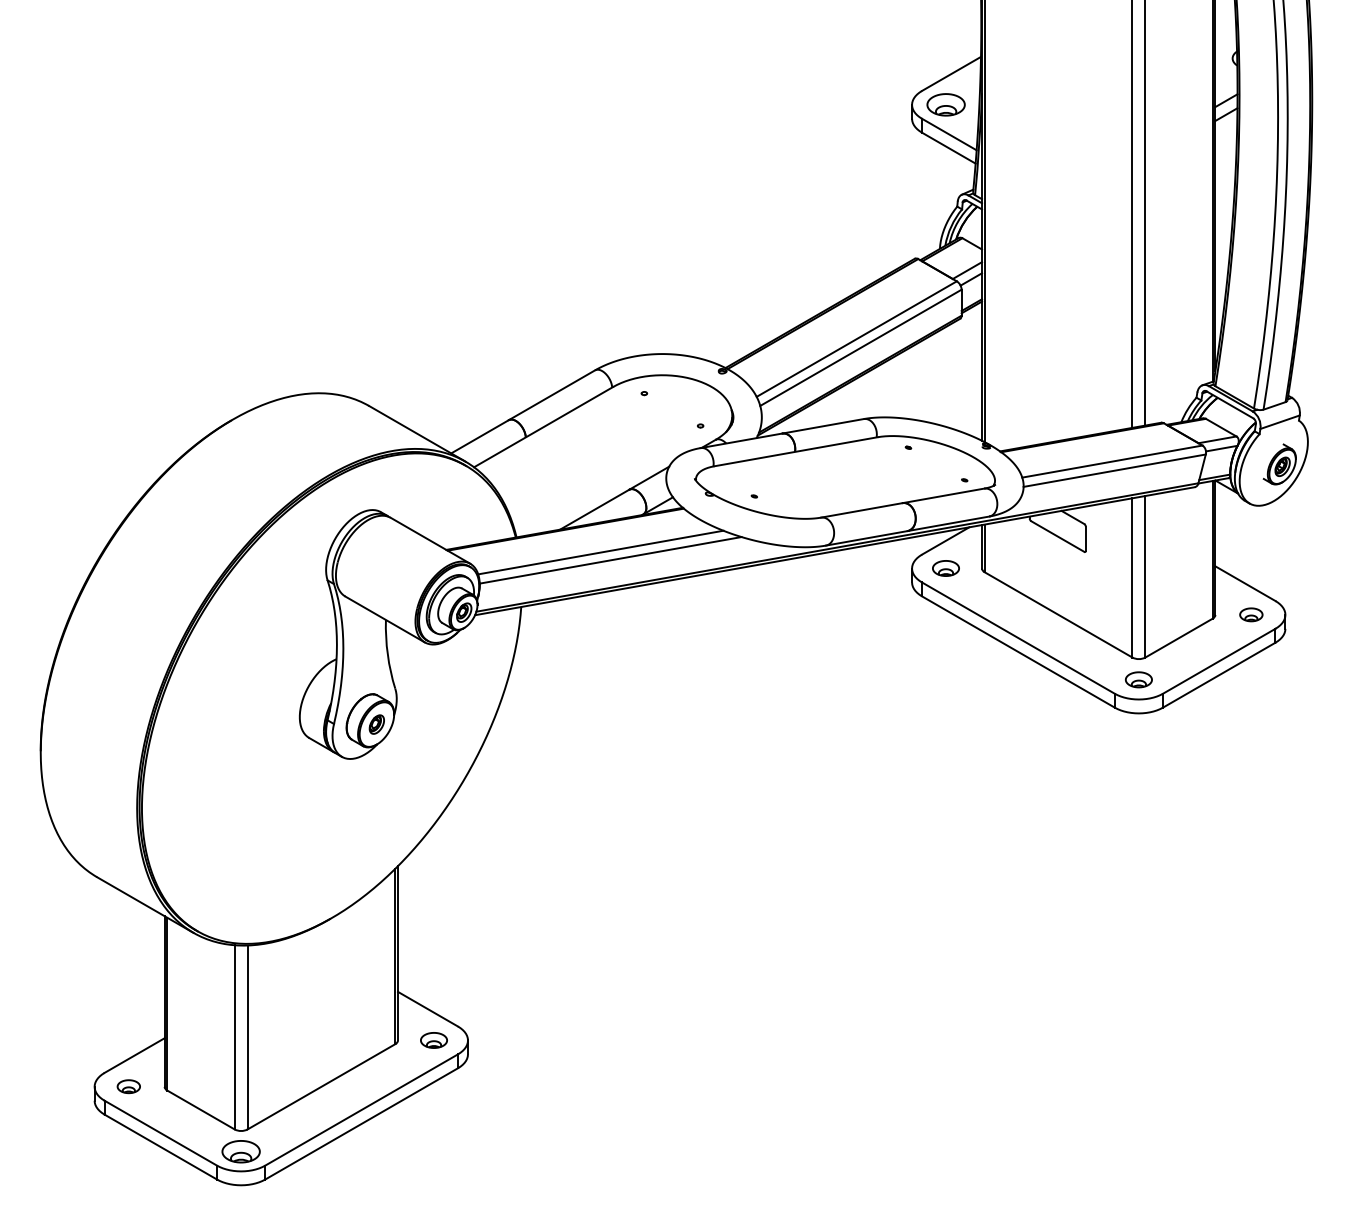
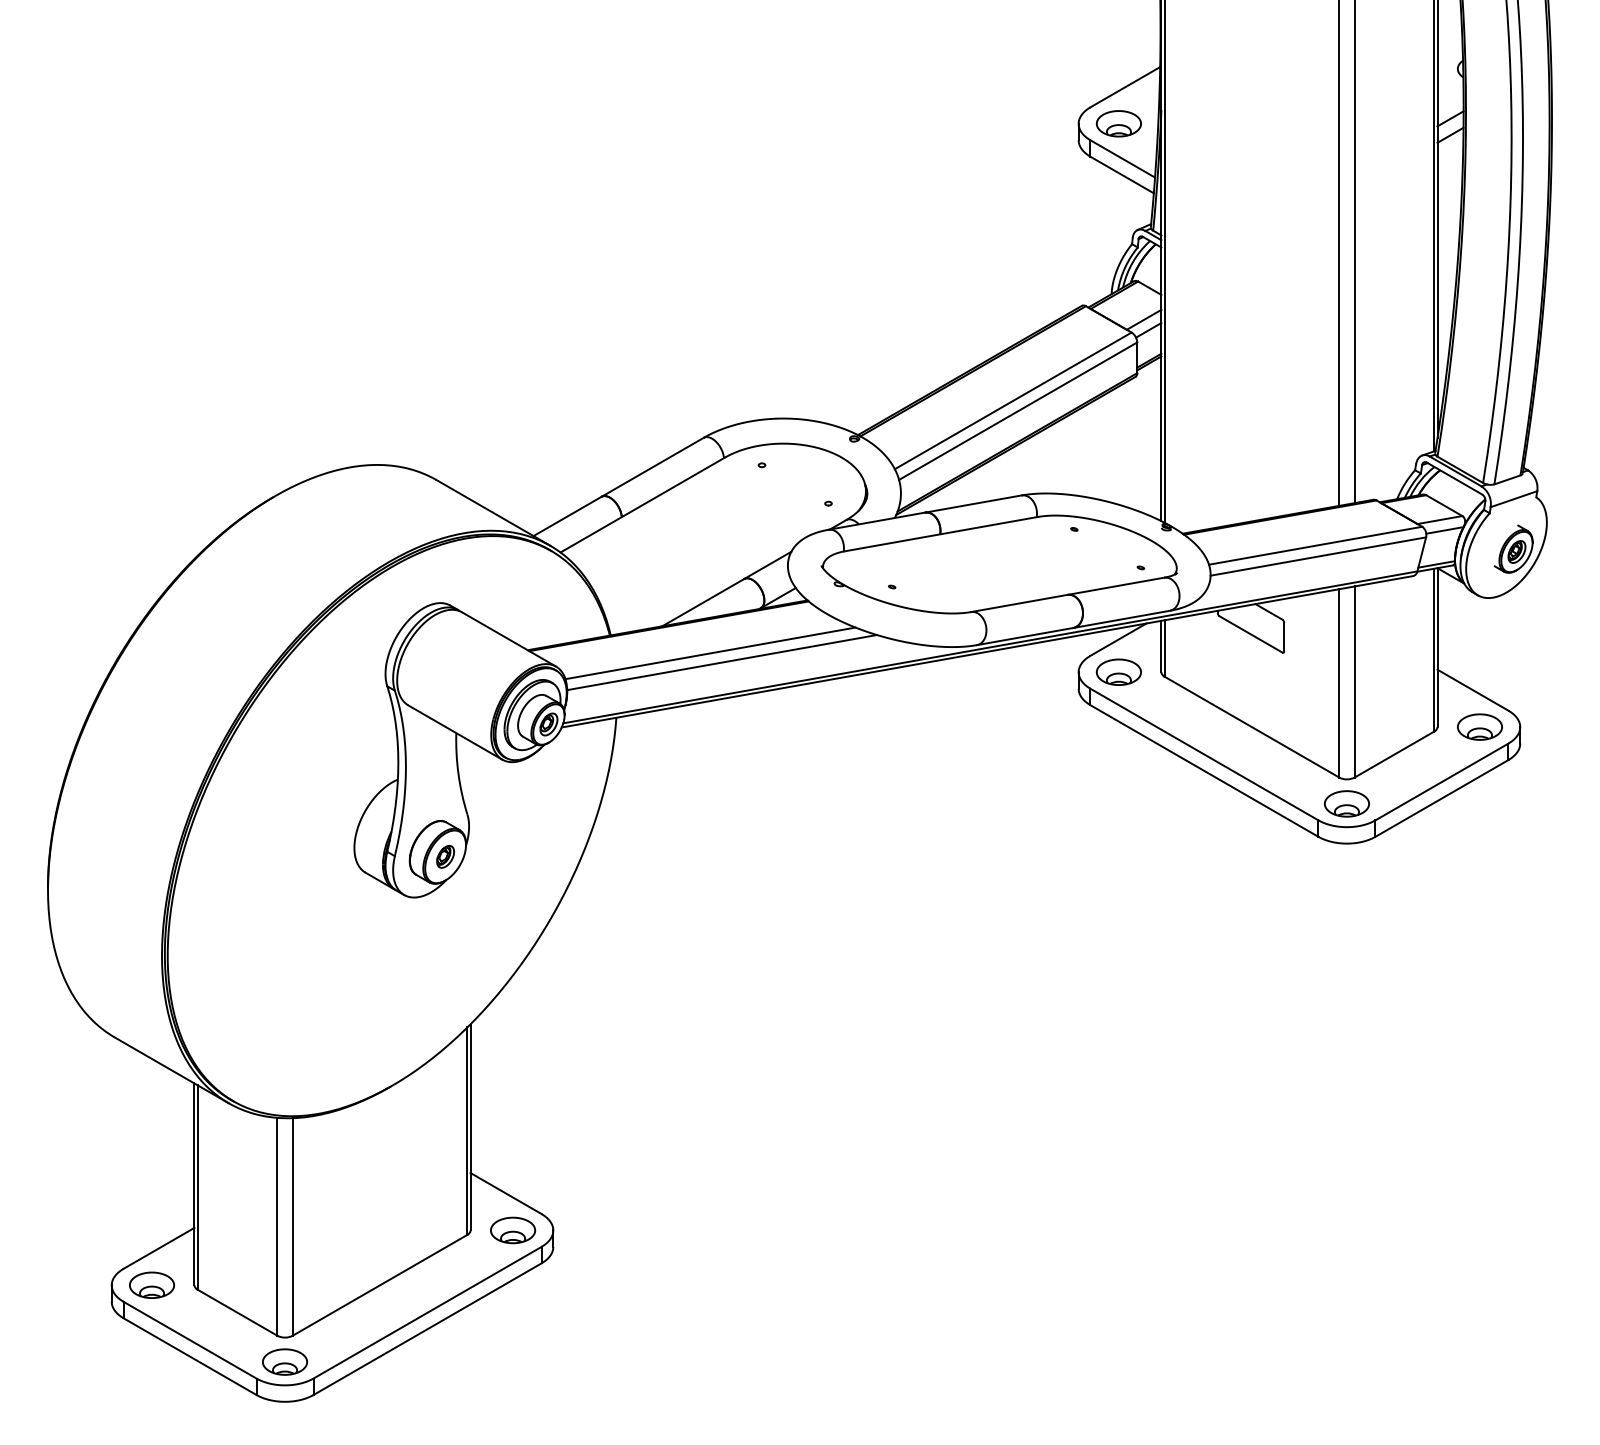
part: (945, 567) -> (1118, 671), size x1.43
part: (1250, 614) -> (1479, 726), size x1.67
part: (1138, 679) -> (1346, 803), size x1.43
part: (434, 1040) -> (513, 1230), size x1.43
part: (129, 1086) -> (152, 1284), size x1.67

